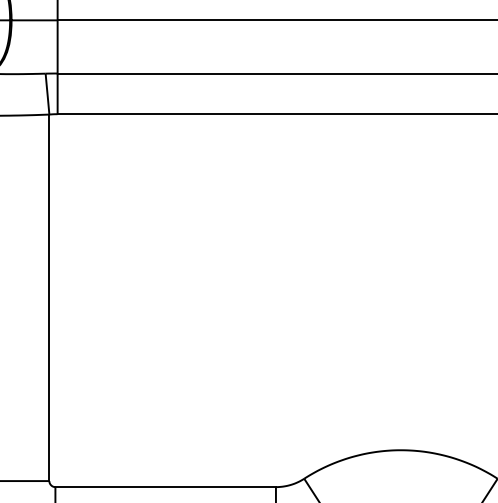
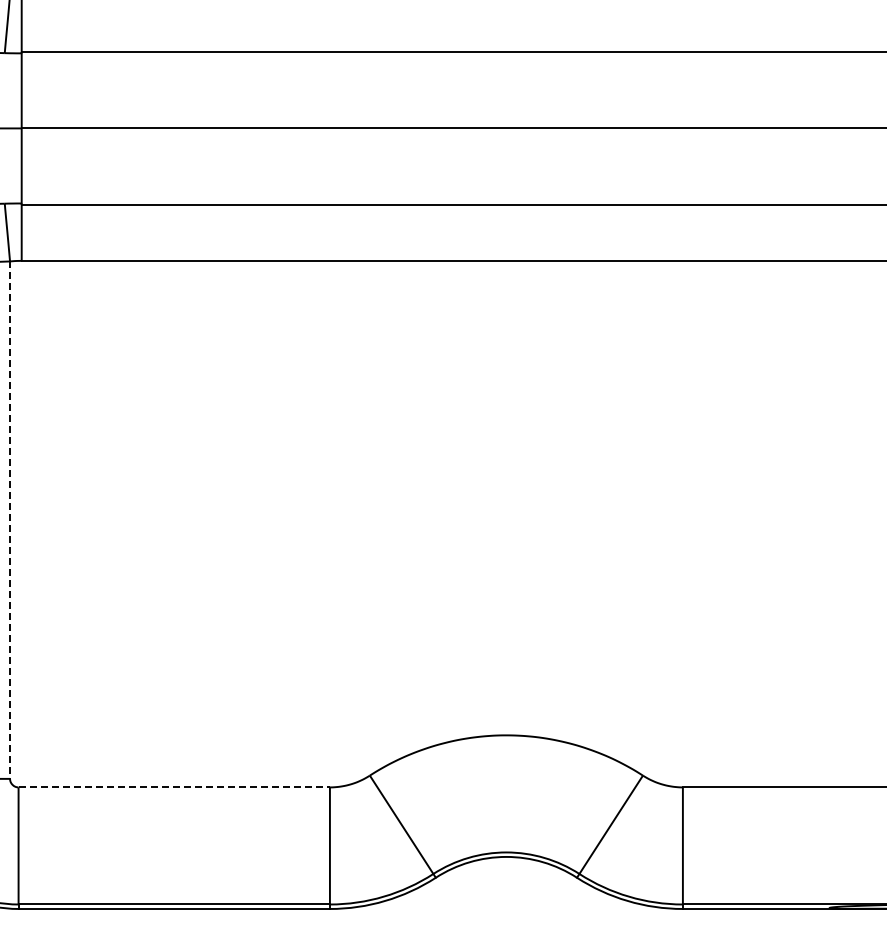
line: (49, 298) -> (10, 520), solid -> dashed
line: (165, 487) -> (174, 787), solid -> dashed

